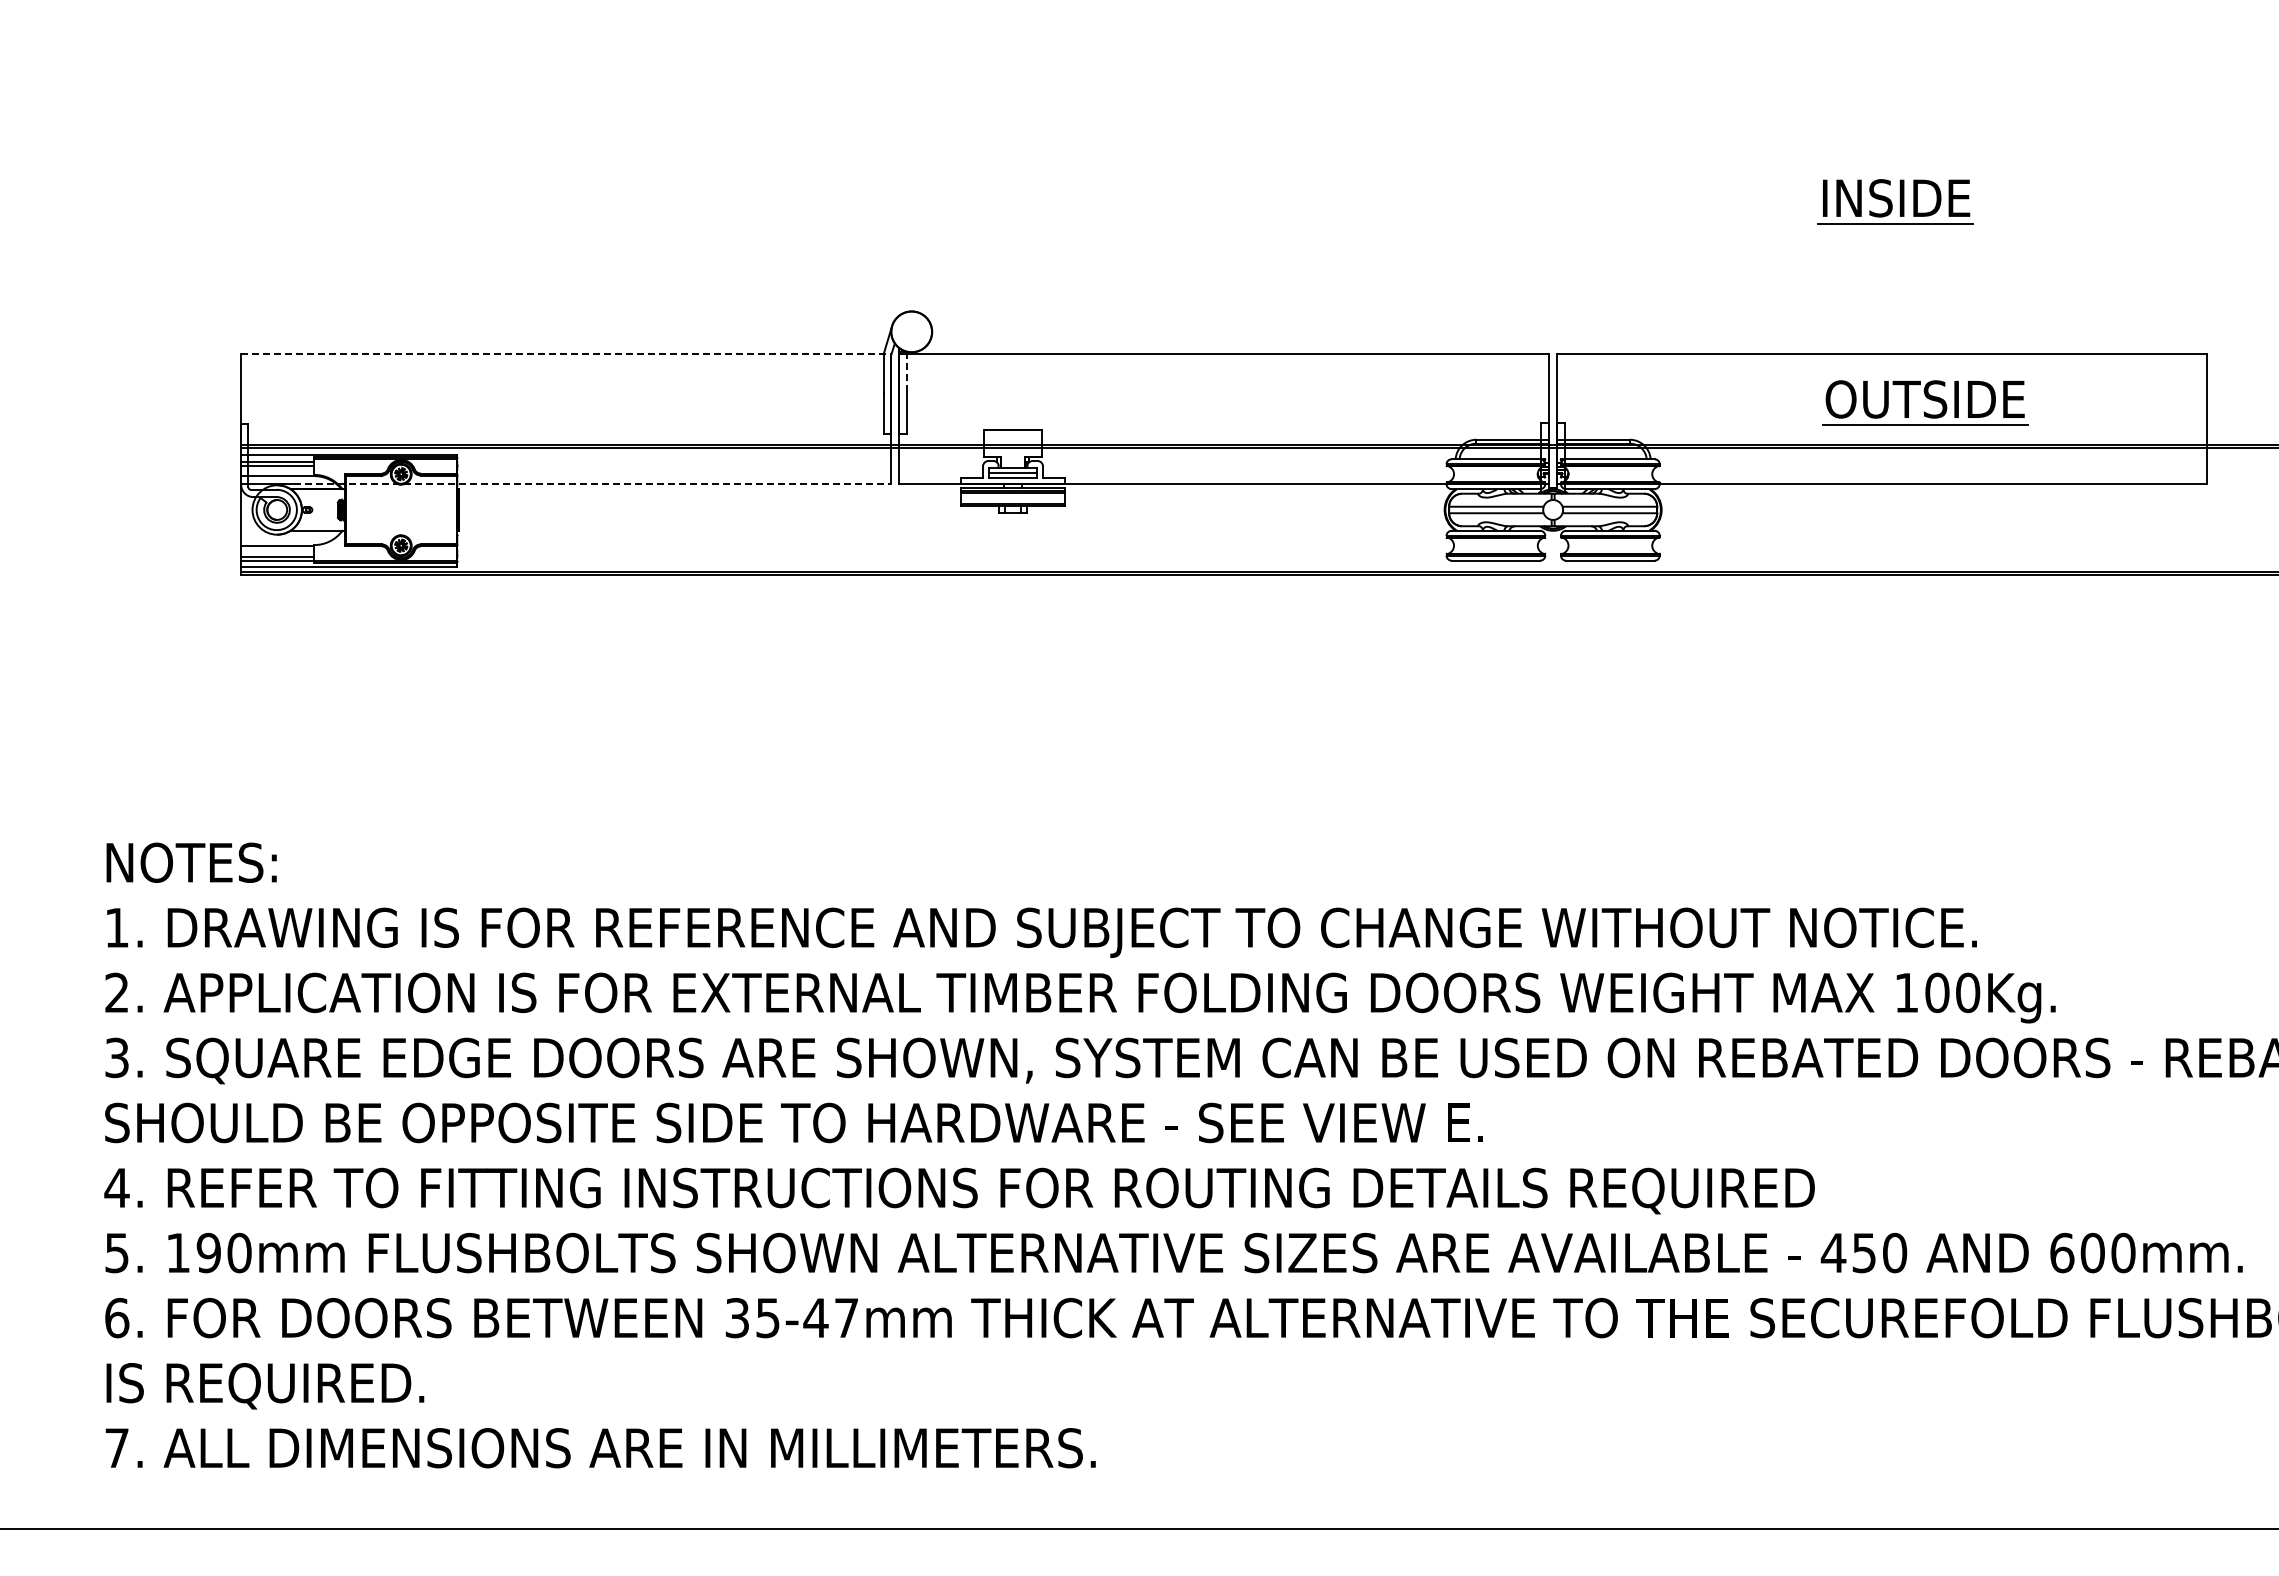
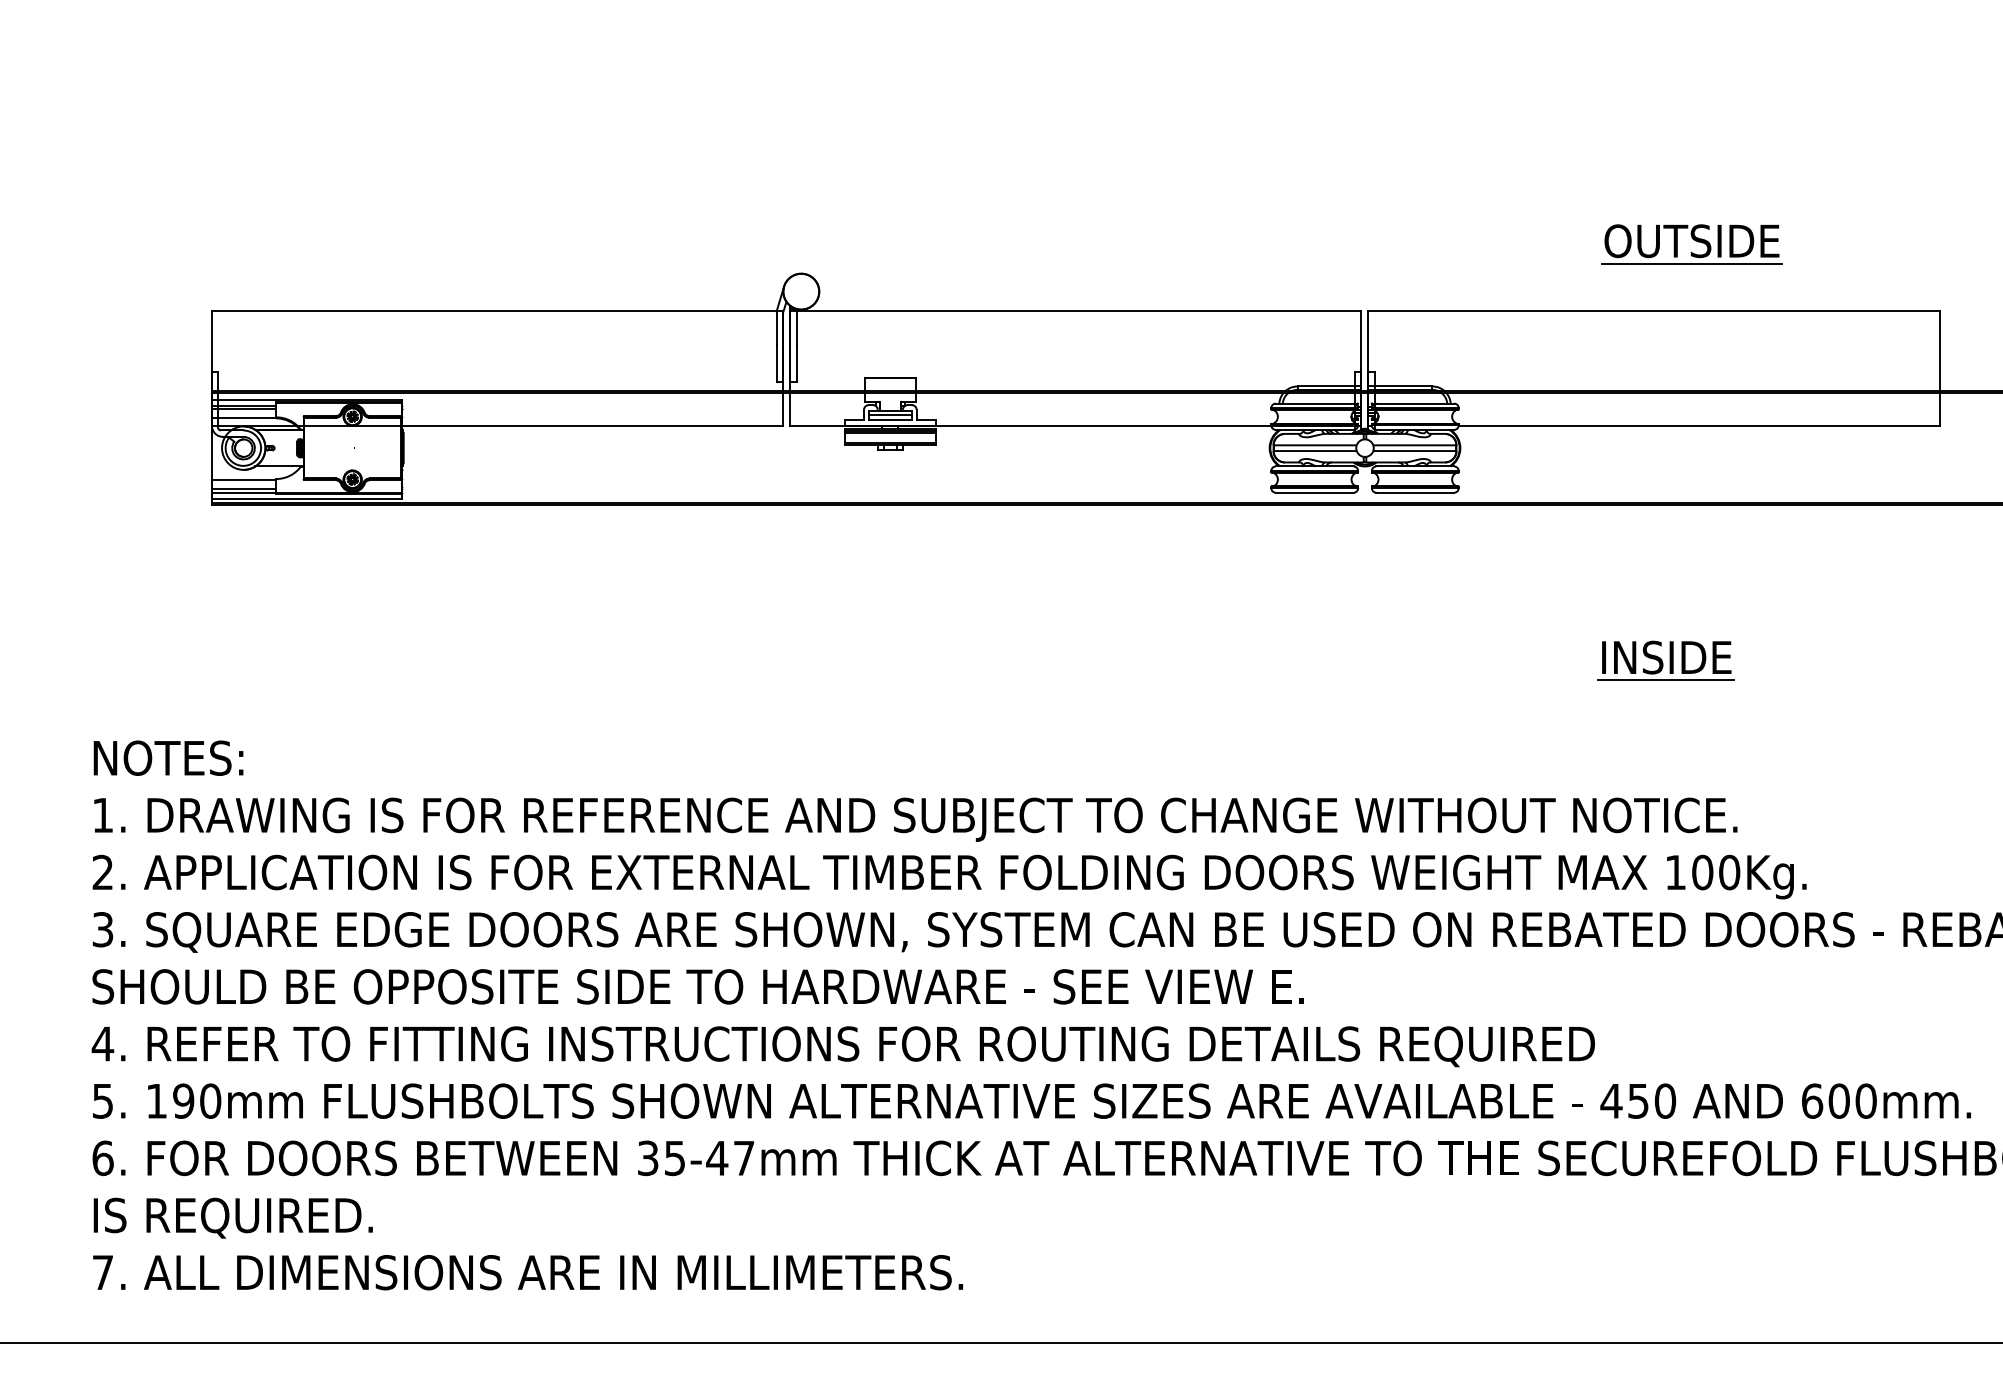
part: (1895, 201) -> (1665, 660), moved
line: (566, 354) -> (497, 311), dashed -> solid
line: (907, 372) -> (797, 327), dashed -> solid
part: (1925, 402) -> (1692, 243), moved
line: (593, 484) -> (521, 425), dashed -> solid

